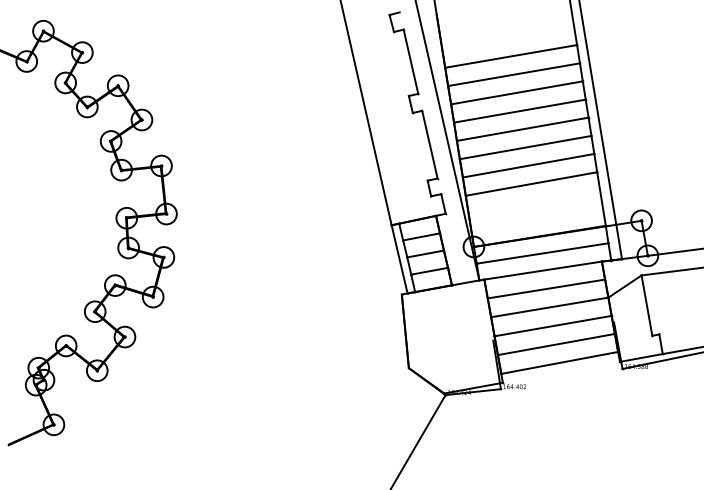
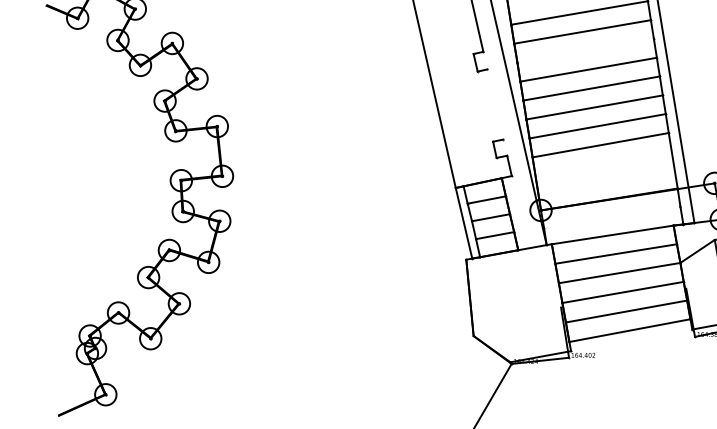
line: (516, 92) -> (585, 50), removed
line: (429, 144) -> (494, 104), removed
line: (542, 253) -> (612, 217), removed

